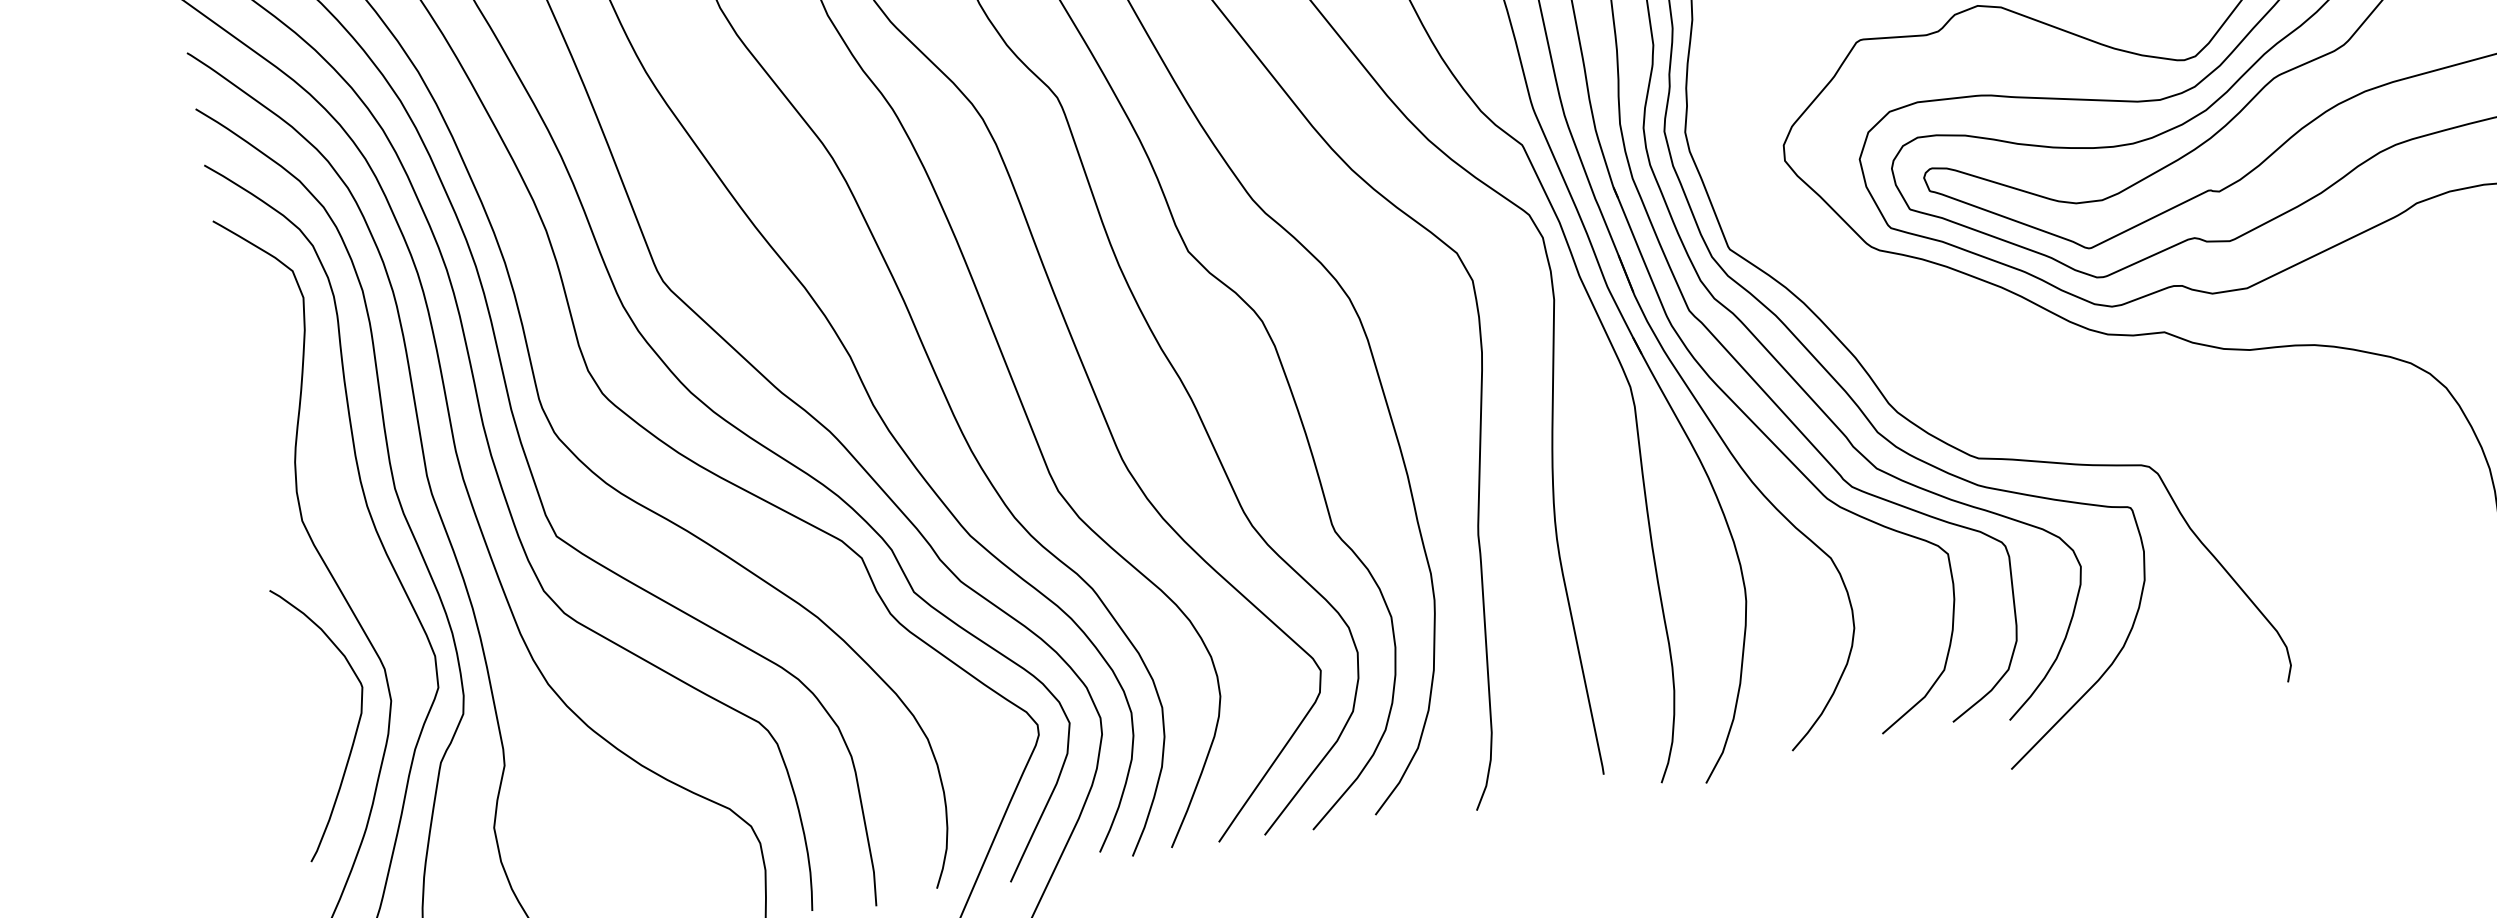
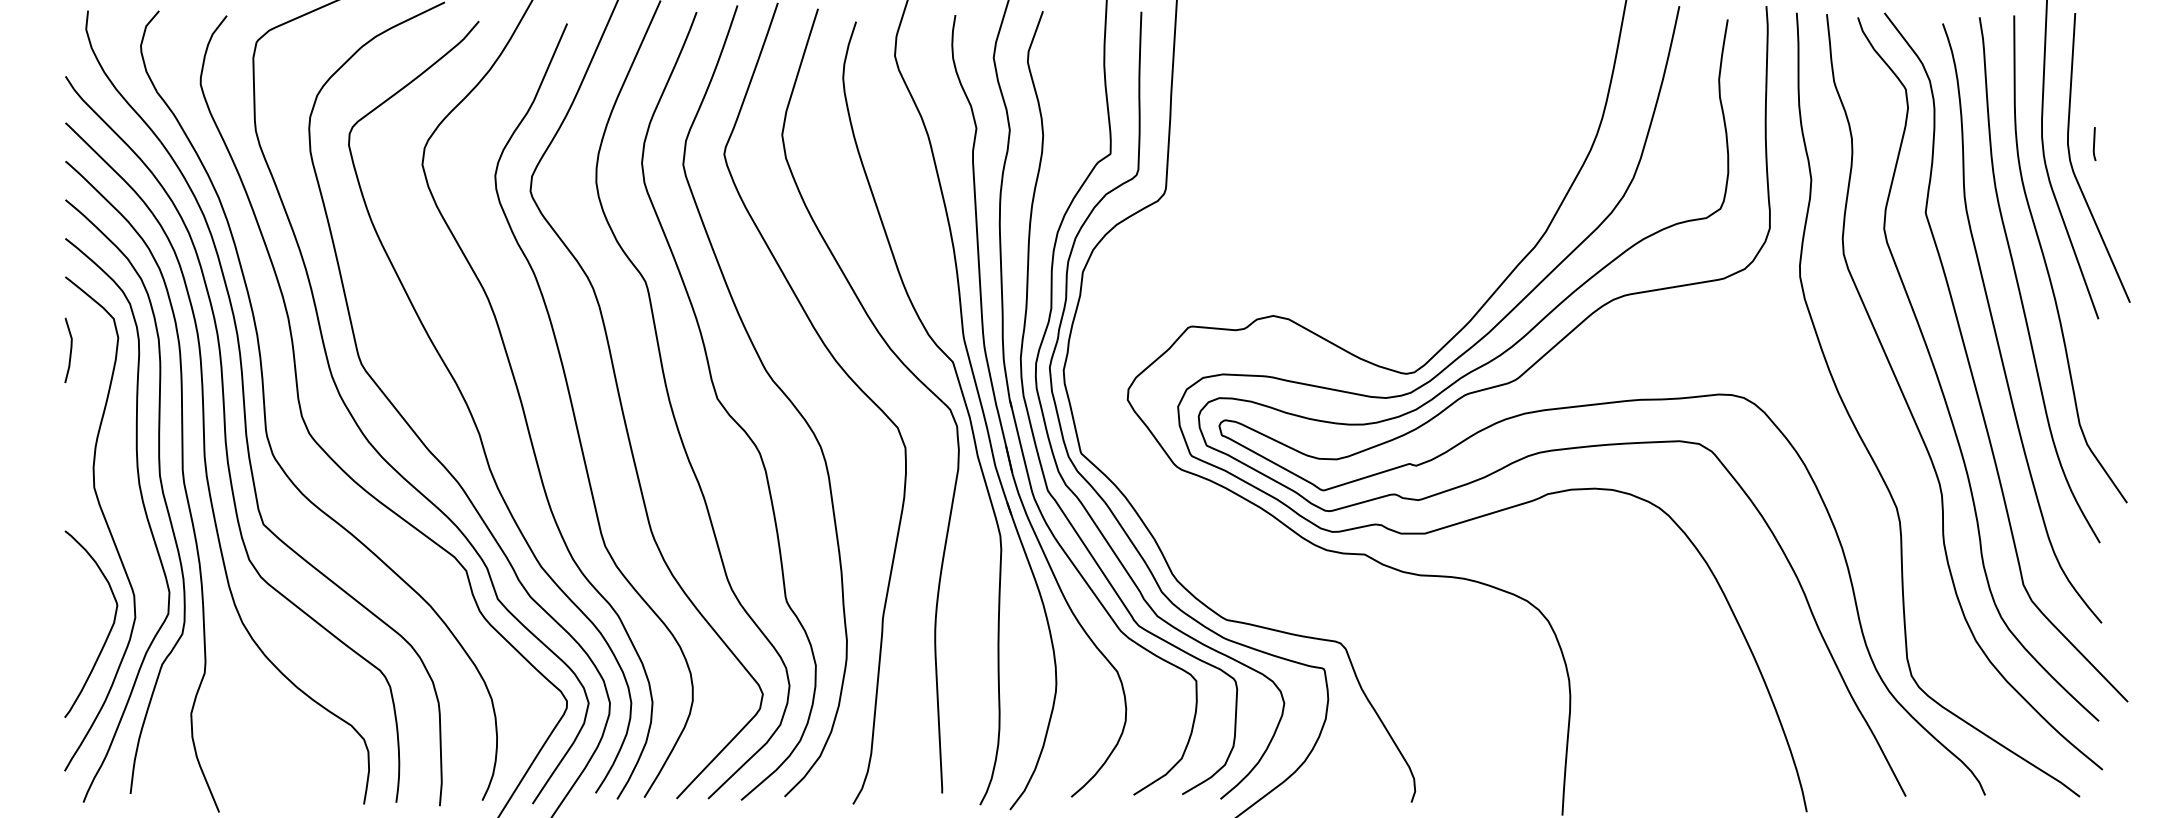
curve: (236, 326) -> (70, 350), added

